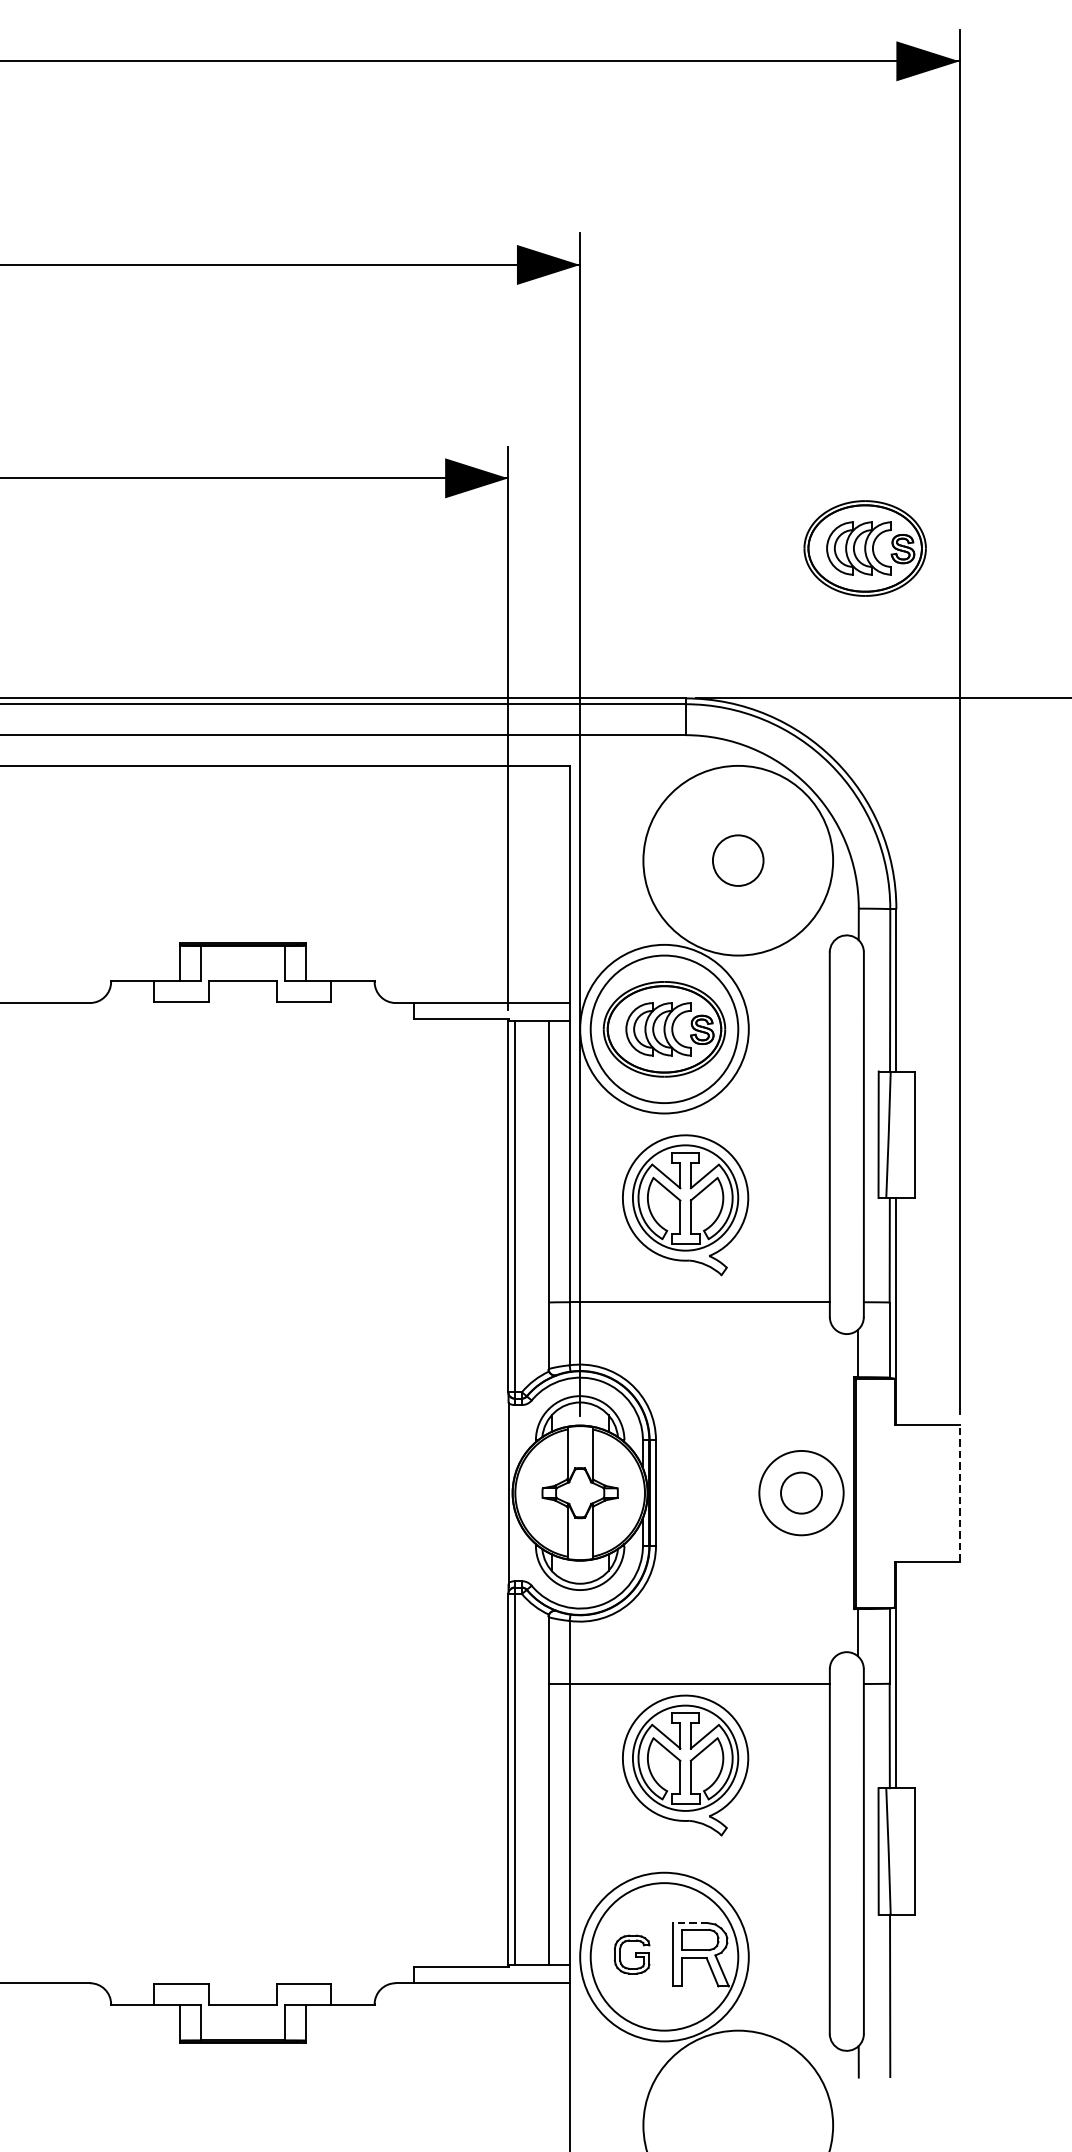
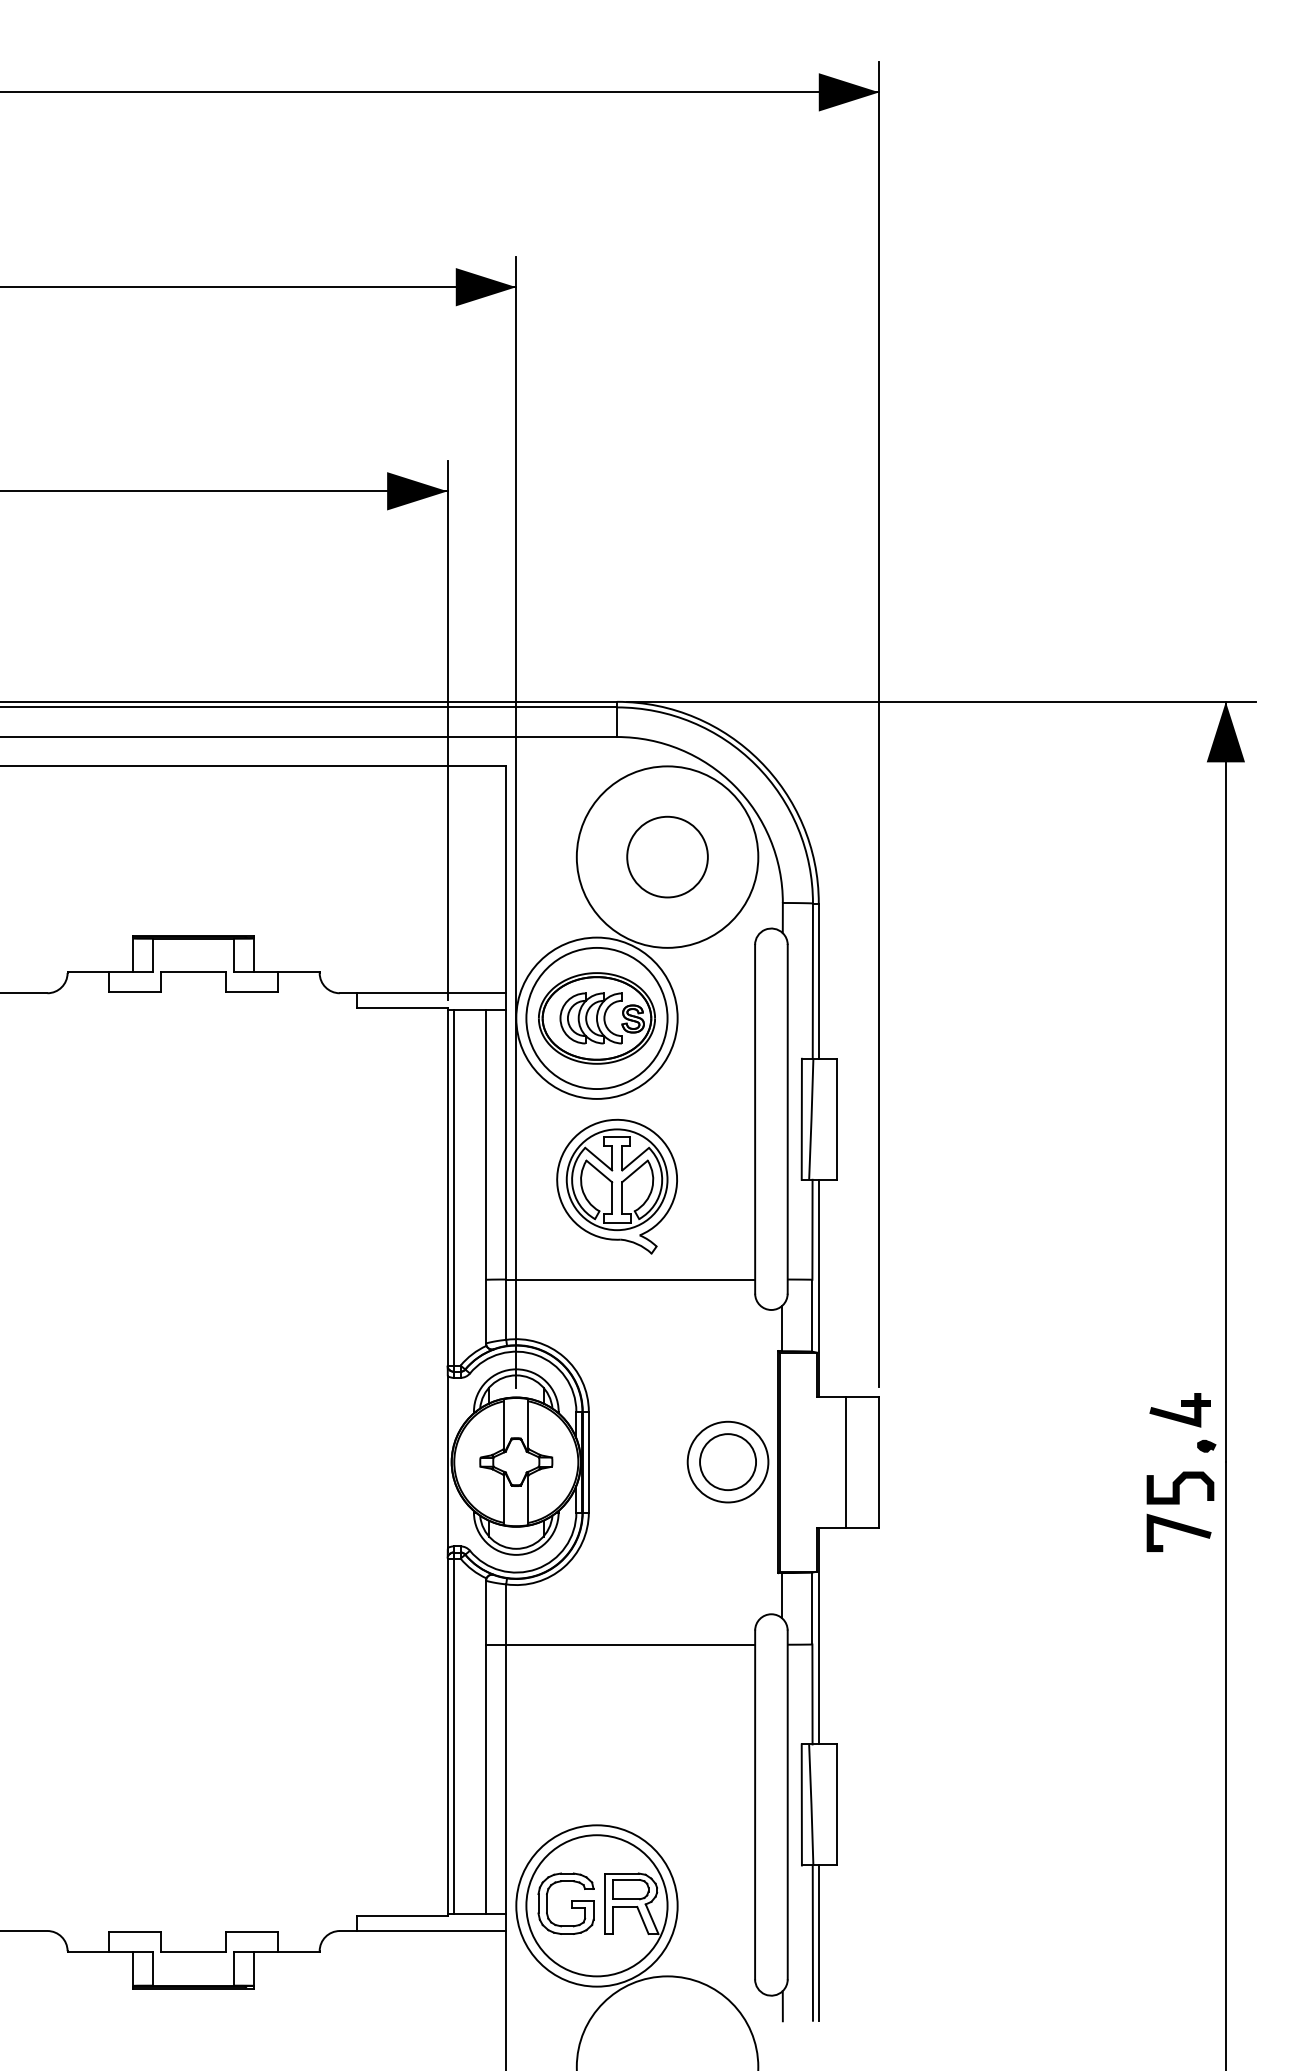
part: (864, 548) -> (788, 558), removed
circle: (738, 860) -> (667, 856), size x1.67
line: (925, 1492) -> (846, 1461), added
circle: (801, 1493) -> (728, 1462), size x1.43
line: (959, 1493) -> (879, 1462), dashed -> solid
part: (684, 1765) -> (616, 1722), removed
line: (690, 1923) -> (621, 1873), dashed -> solid
part: (631, 1954) -> (565, 1903), size x1.67
line: (896, 1995) -> (818, 1942), added

